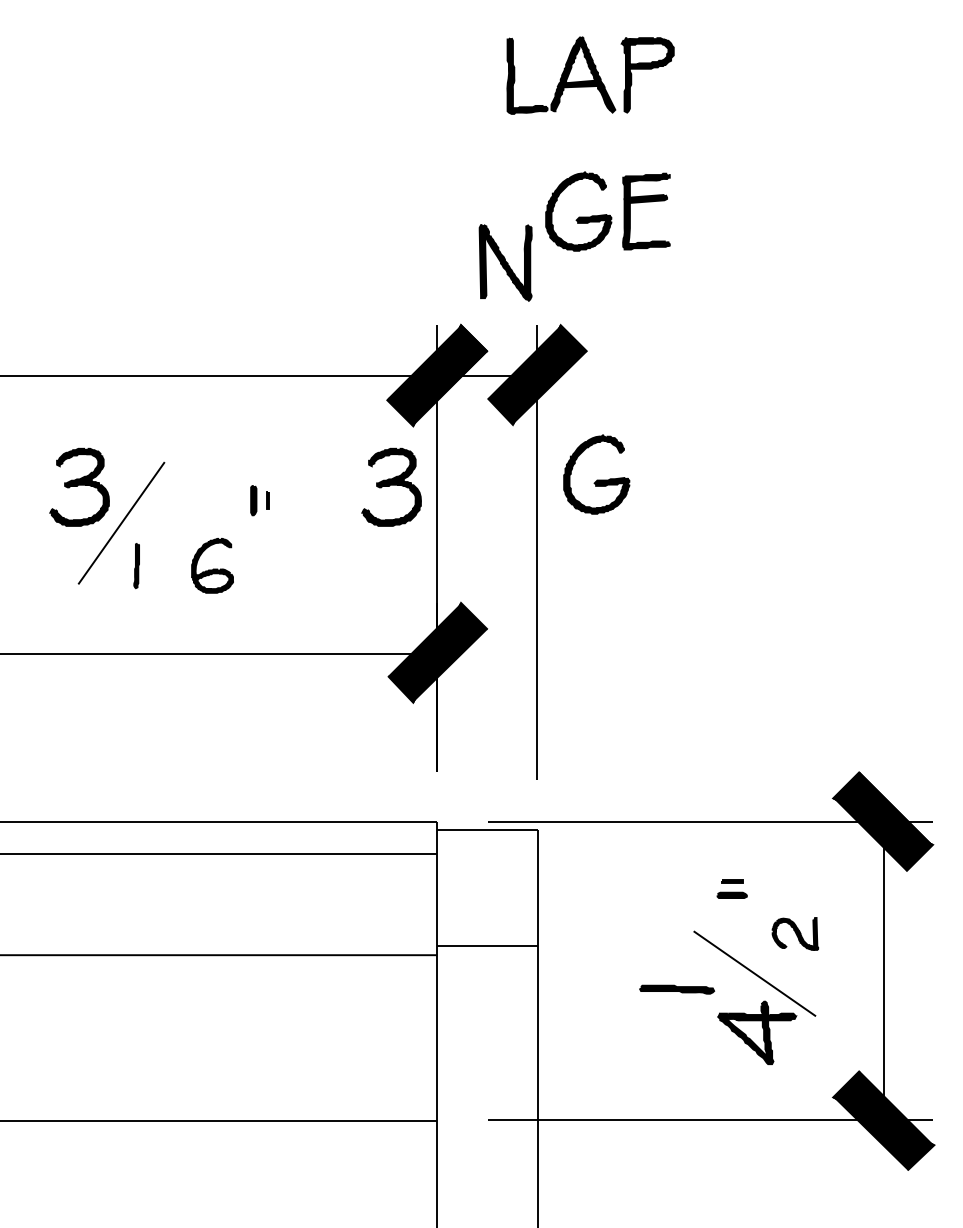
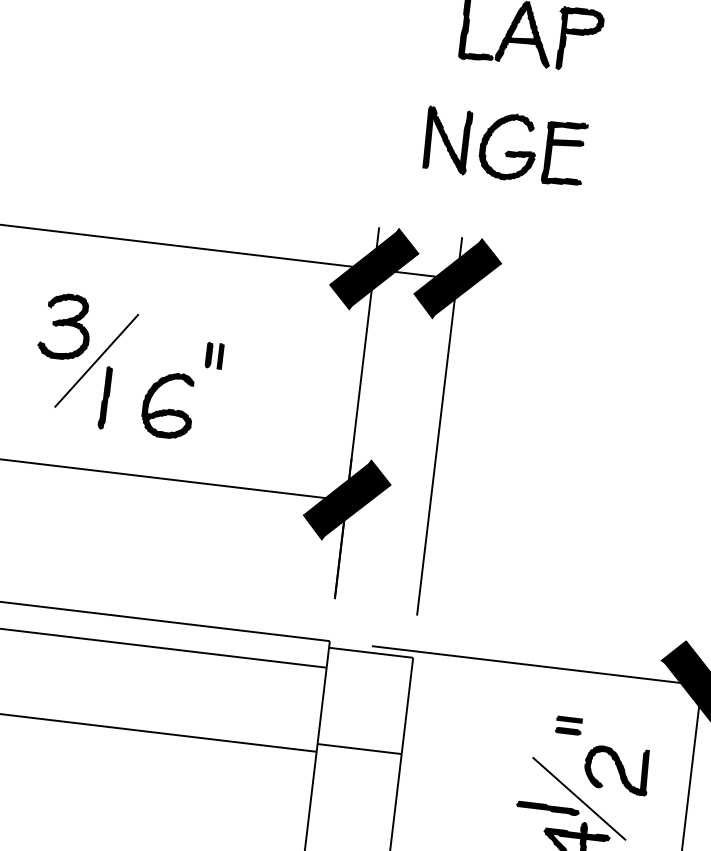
part: (505, 262) -> (447, 140), moved
part: (596, 474) -> (497, 367), removed
part: (391, 486) -> (325, 357), removed
part: (267, 500) -> (220, 356), size x1.67
part: (136, 565) -> (104, 397), size x1.67
part: (212, 565) -> (168, 405), size x1.43
part: (732, 880) -> (569, 718), size x1.43
part: (795, 933) -> (617, 769), size x1.67
part: (677, 989) -> (548, 808), moved

